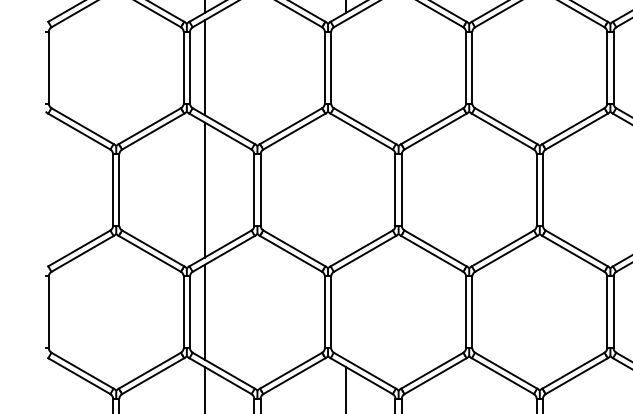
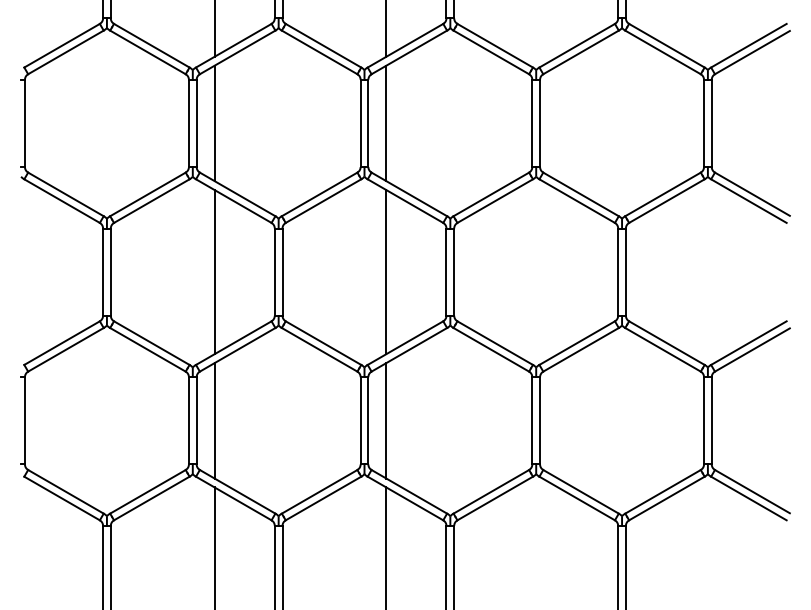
line: (346, 67) -> (386, 123), added
line: (346, 190) -> (386, 272), added
line: (346, 312) -> (386, 420), added

